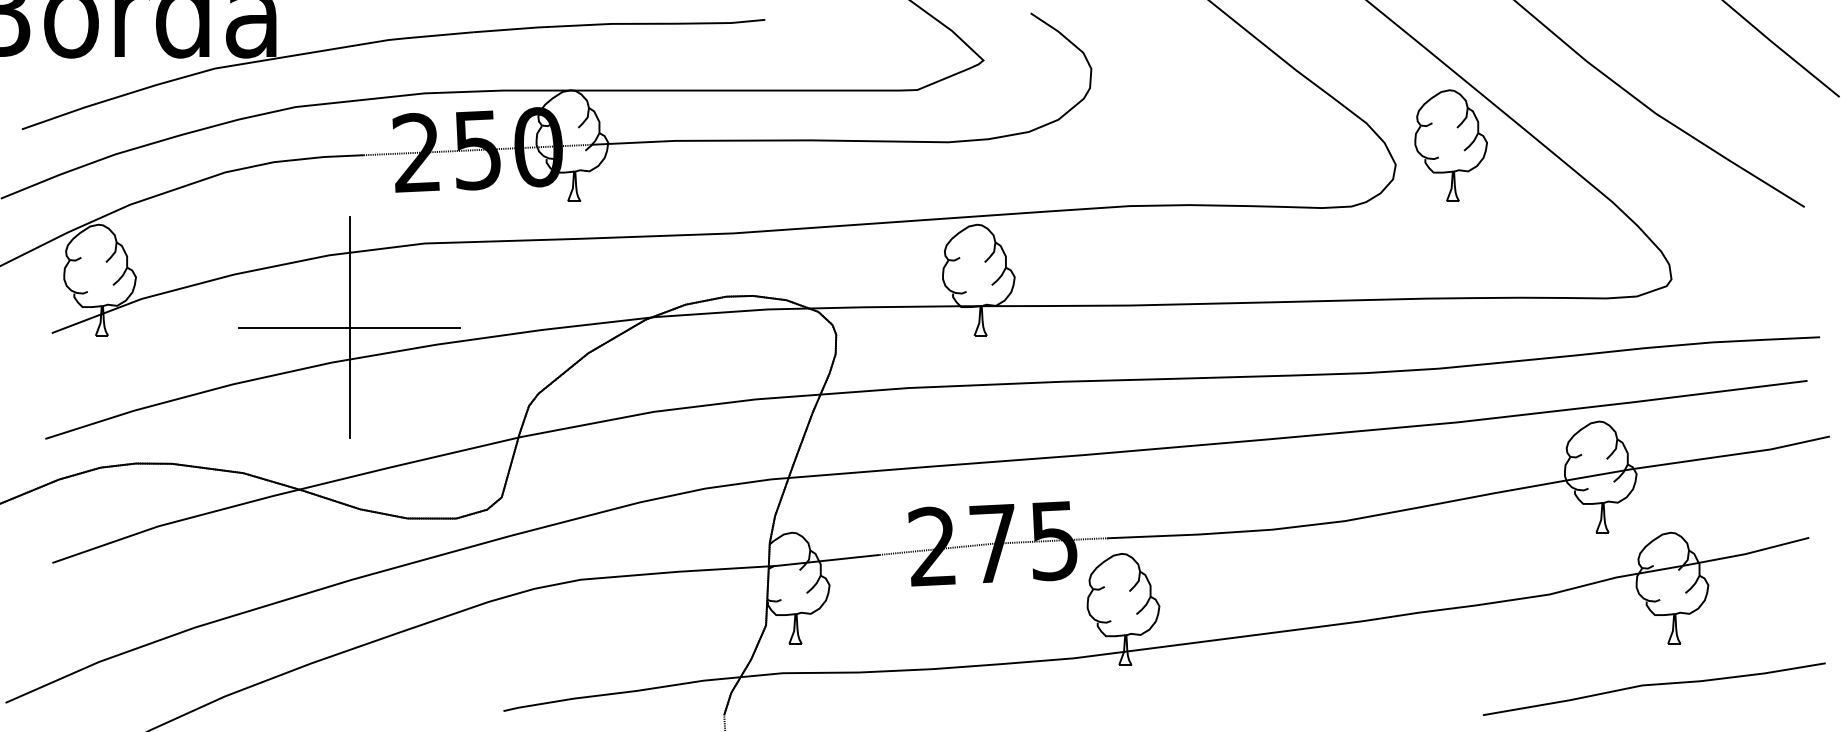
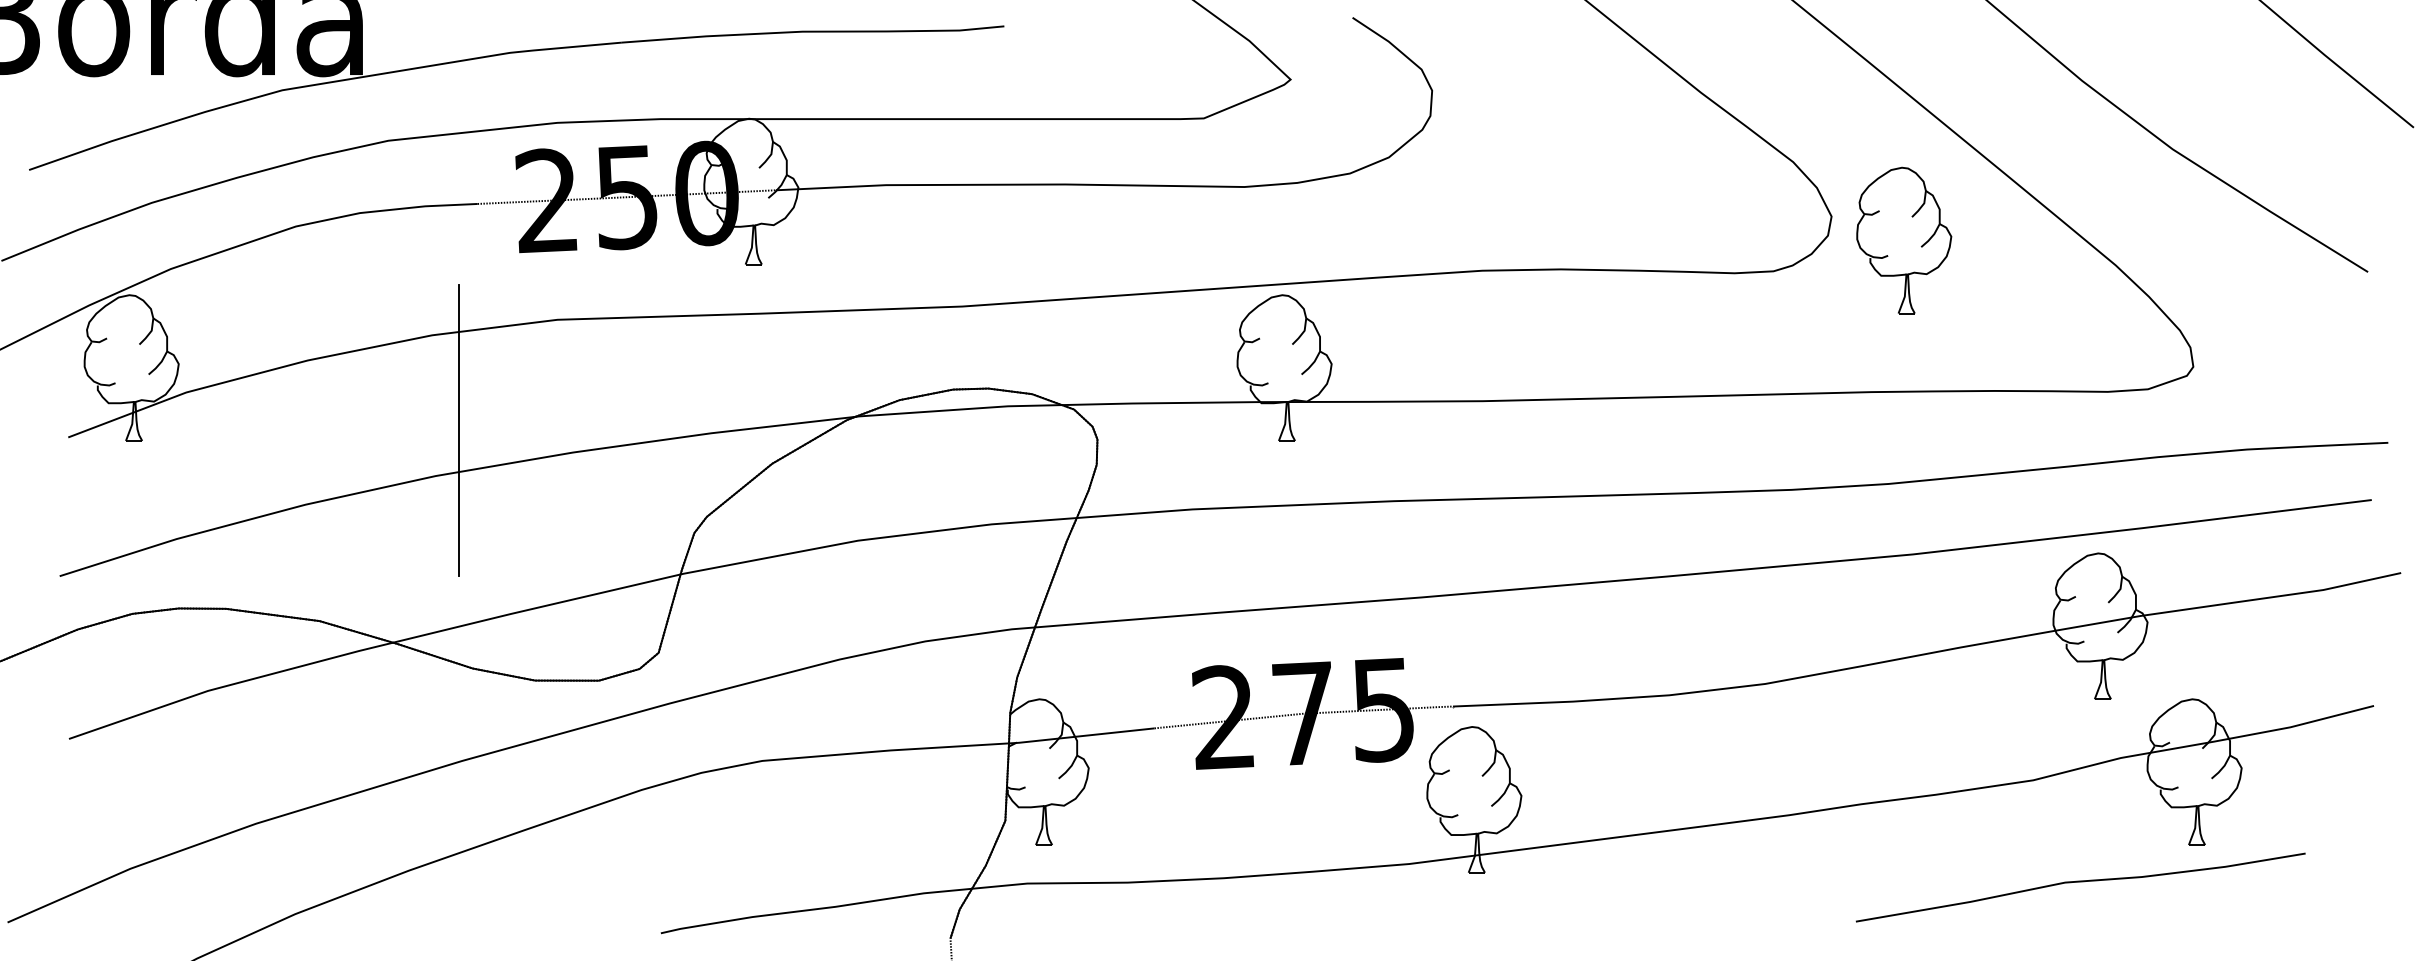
part: (1451, 145) -> (1904, 240), moved
line: (349, 327) -> (458, 430), removed
curve: (1654, 685) -> (2080, 882), moved

